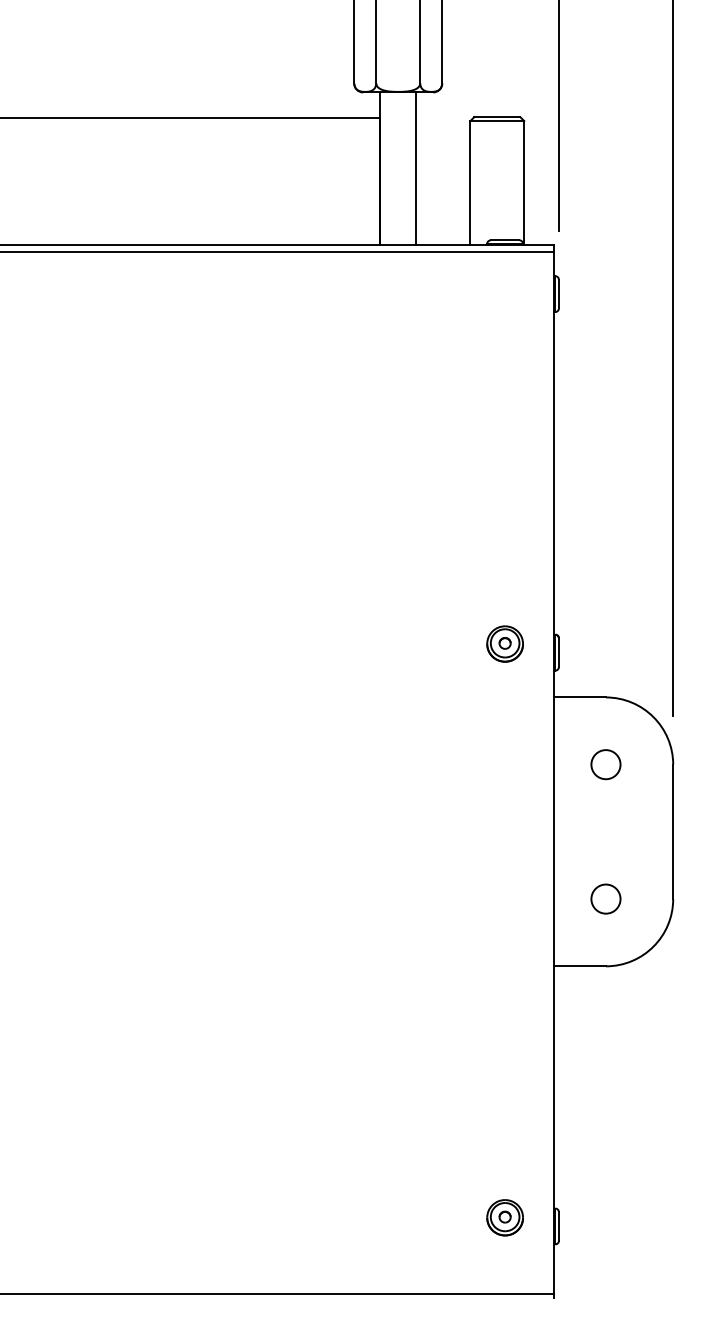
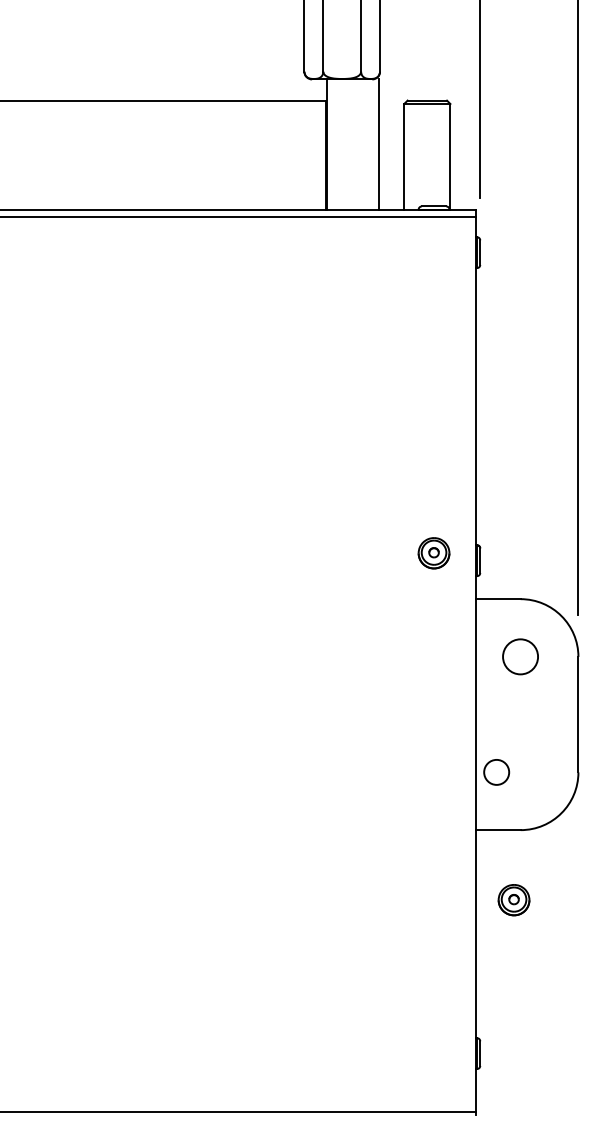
line: (416, 168) -> (378, 144), moved
circle: (605, 764) -> (520, 656), size x1.4
circle: (605, 899) -> (496, 772), moved
part: (504, 1218) -> (513, 900), moved

